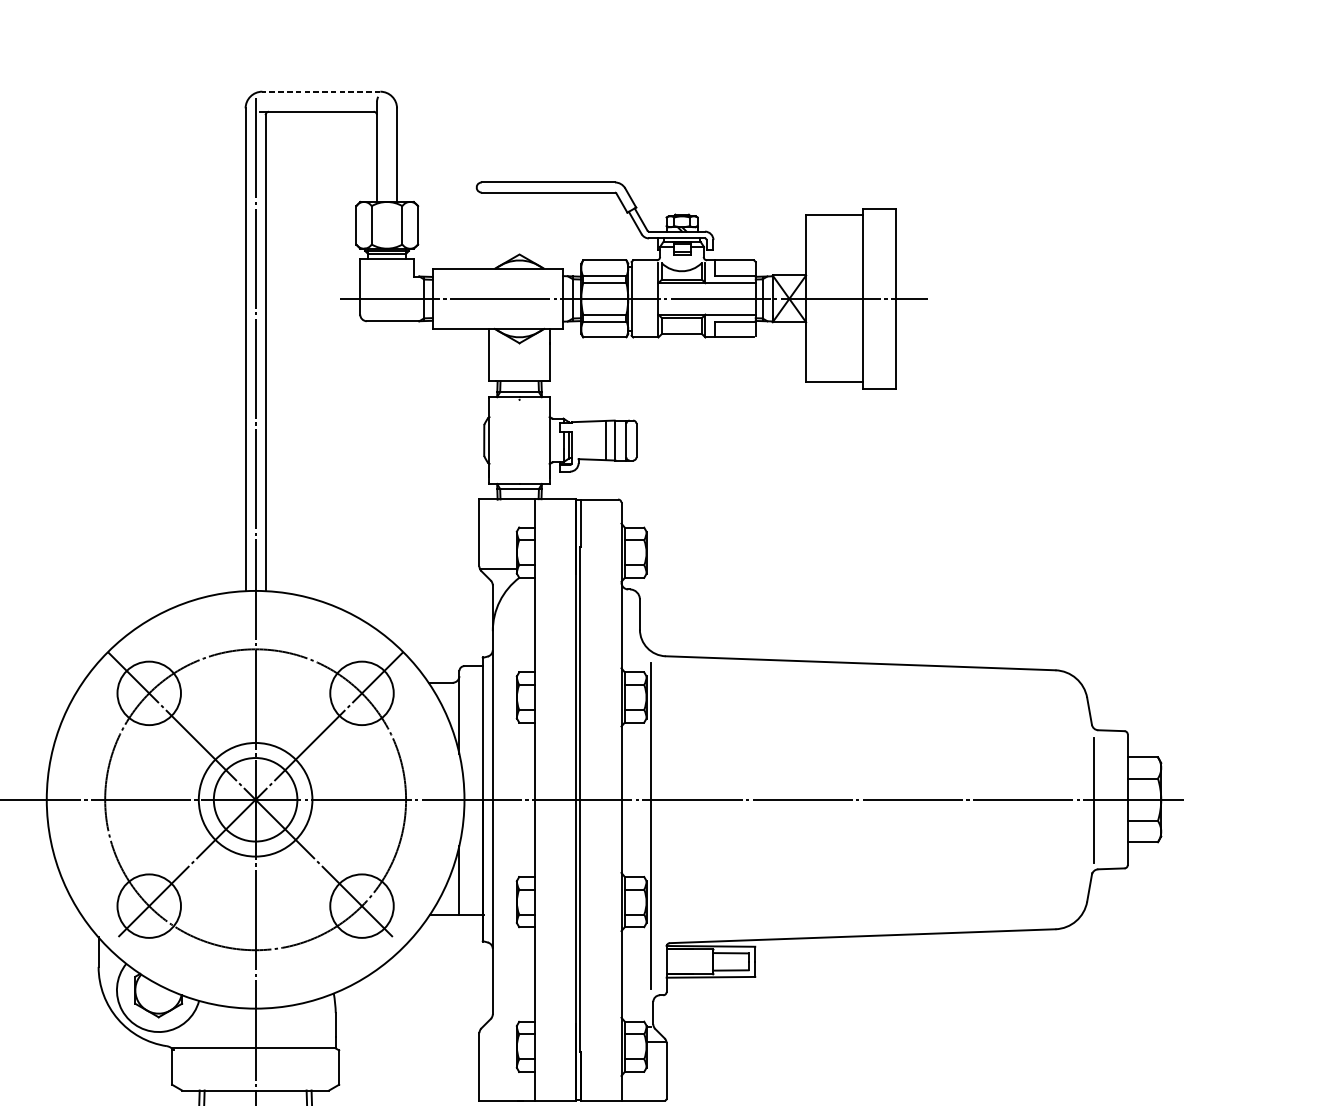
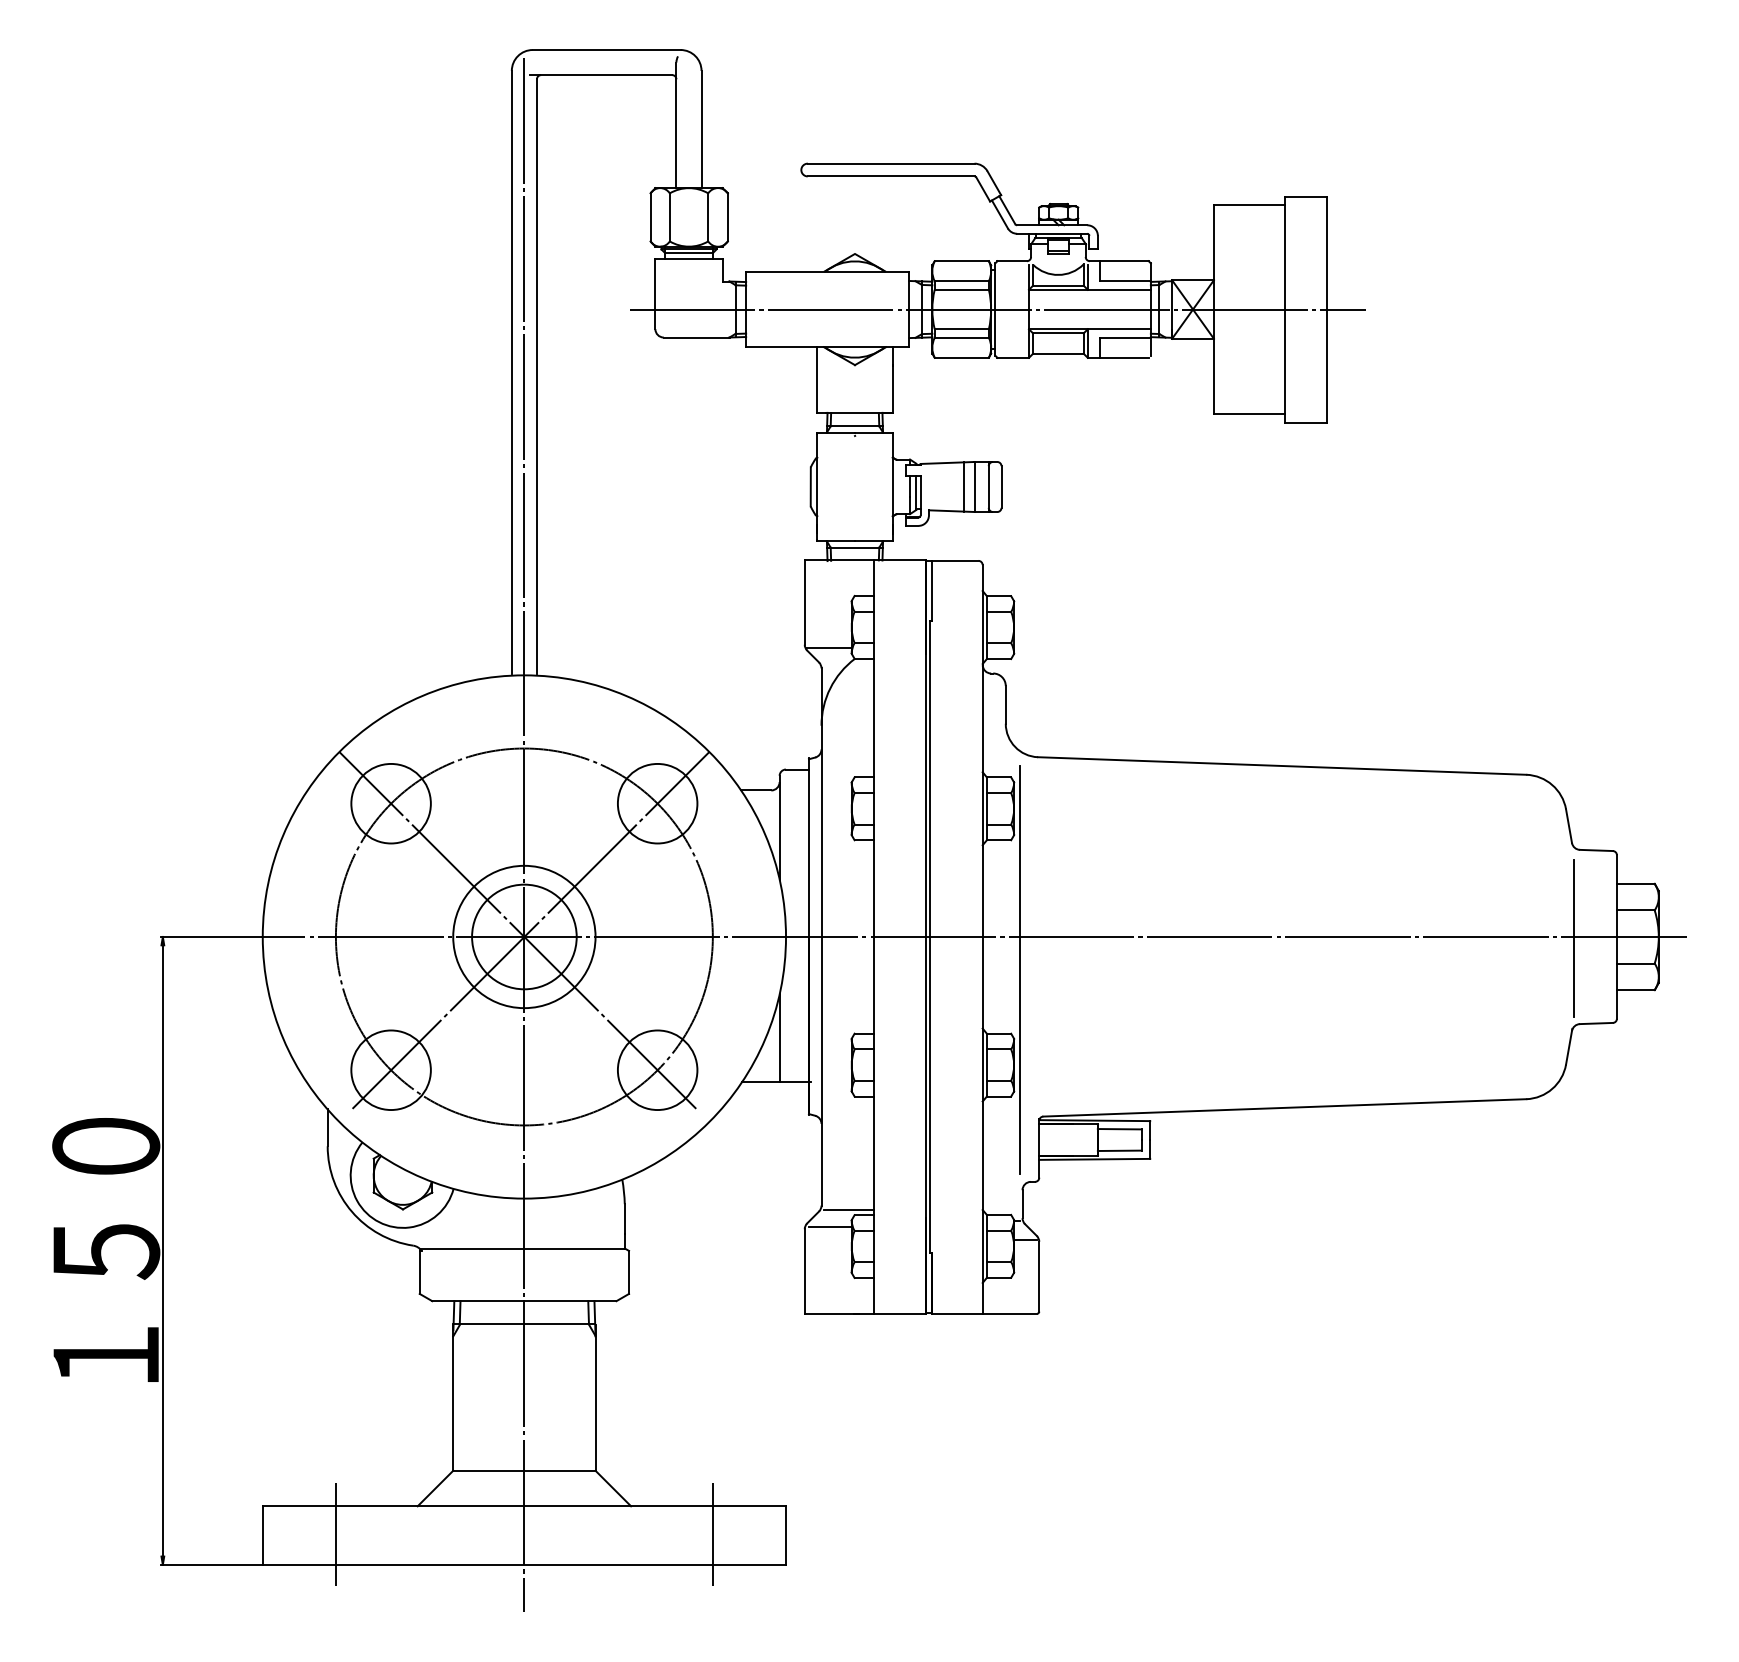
line: (321, 92) -> (606, 50), dashed -> solid
line: (514, 1017) -> (848, 1209), added
line: (499, 1030) -> (829, 1226), added

